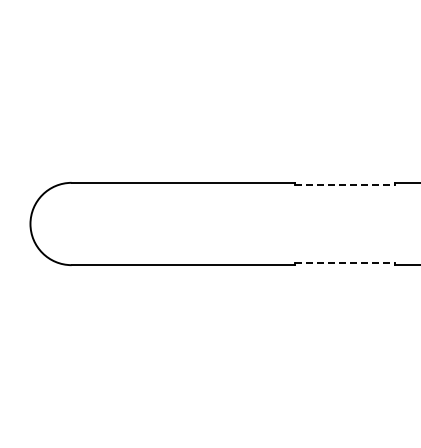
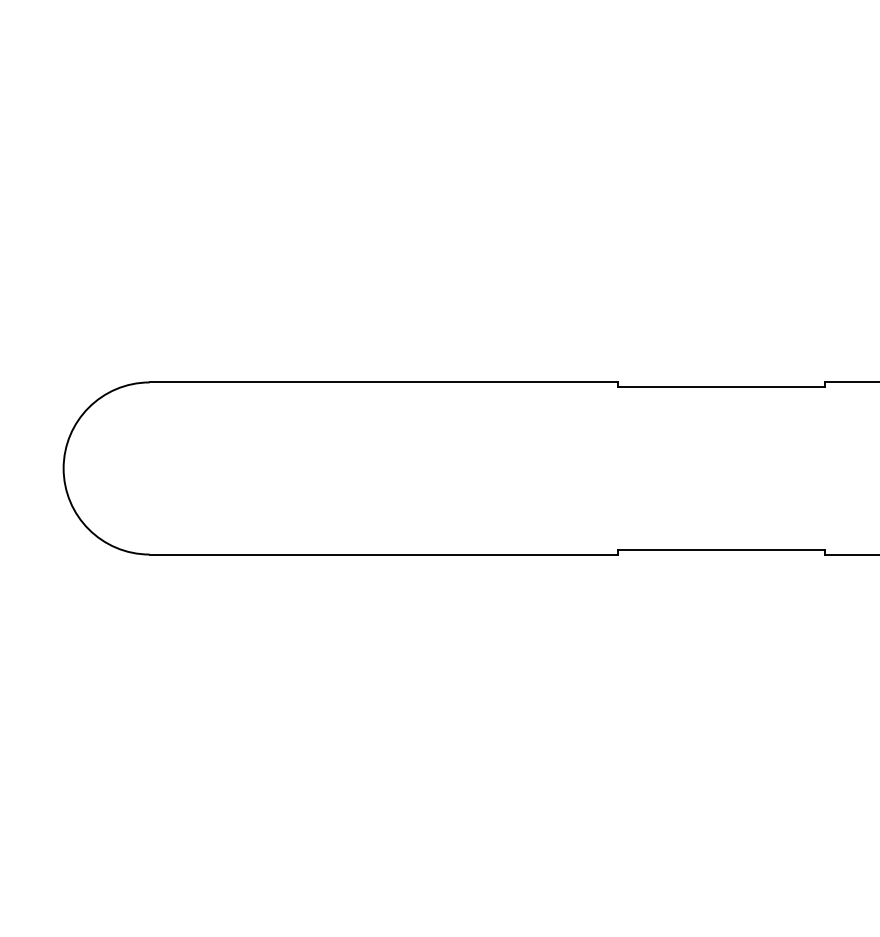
line: (345, 185) -> (722, 388), dashed -> solid
line: (345, 262) -> (722, 548), dashed -> solid

